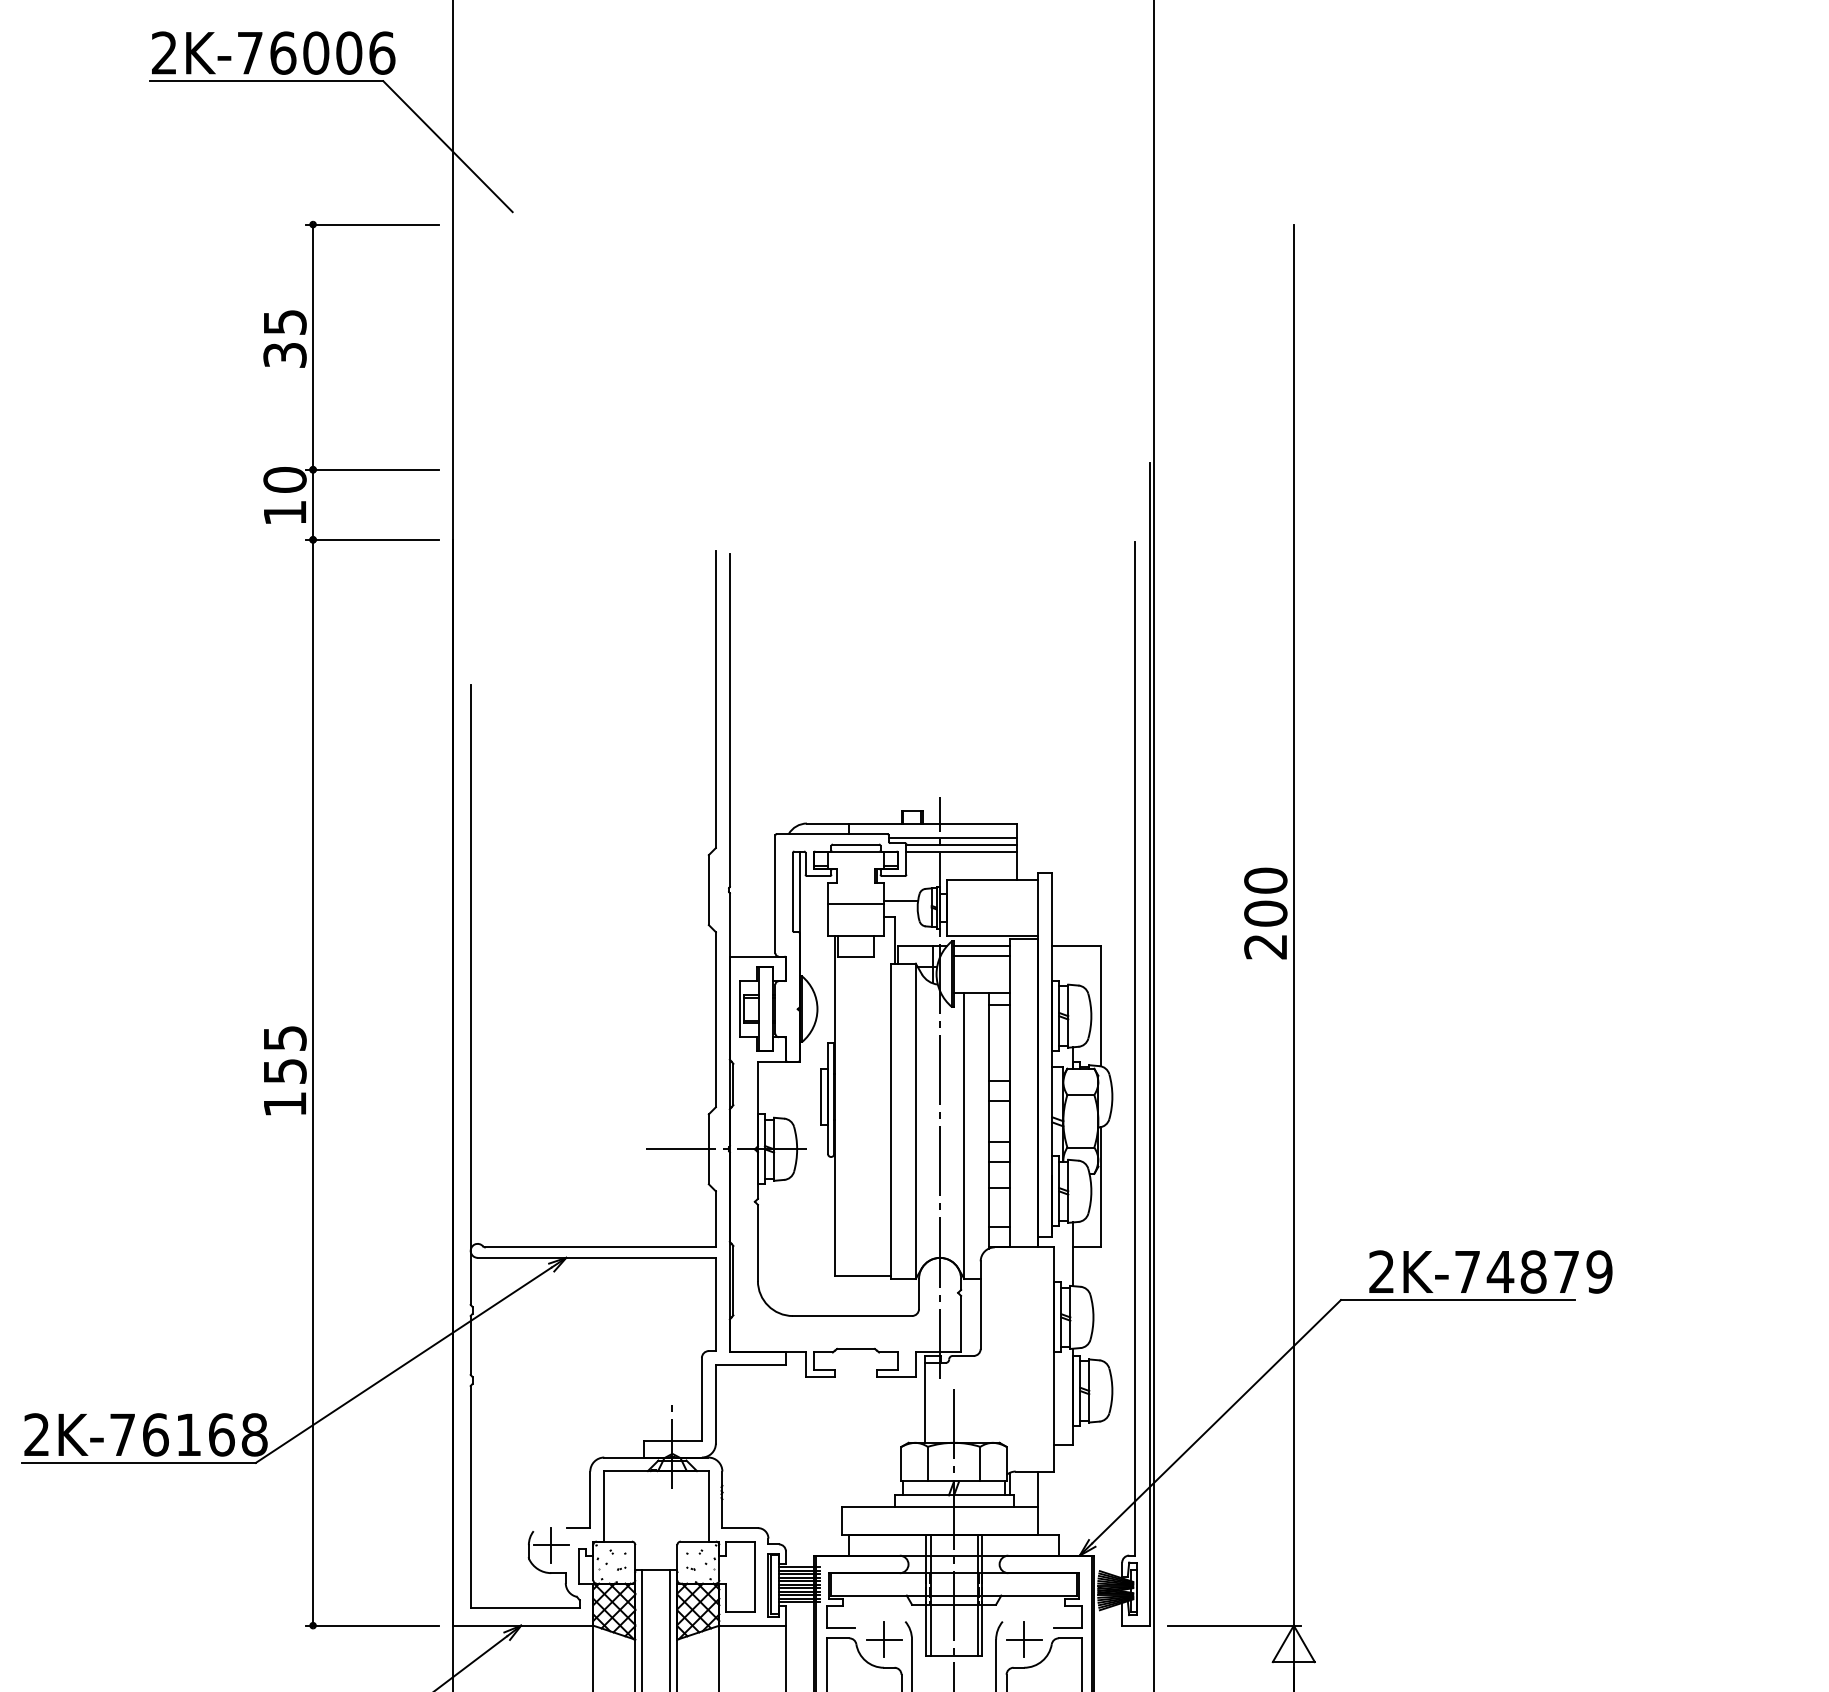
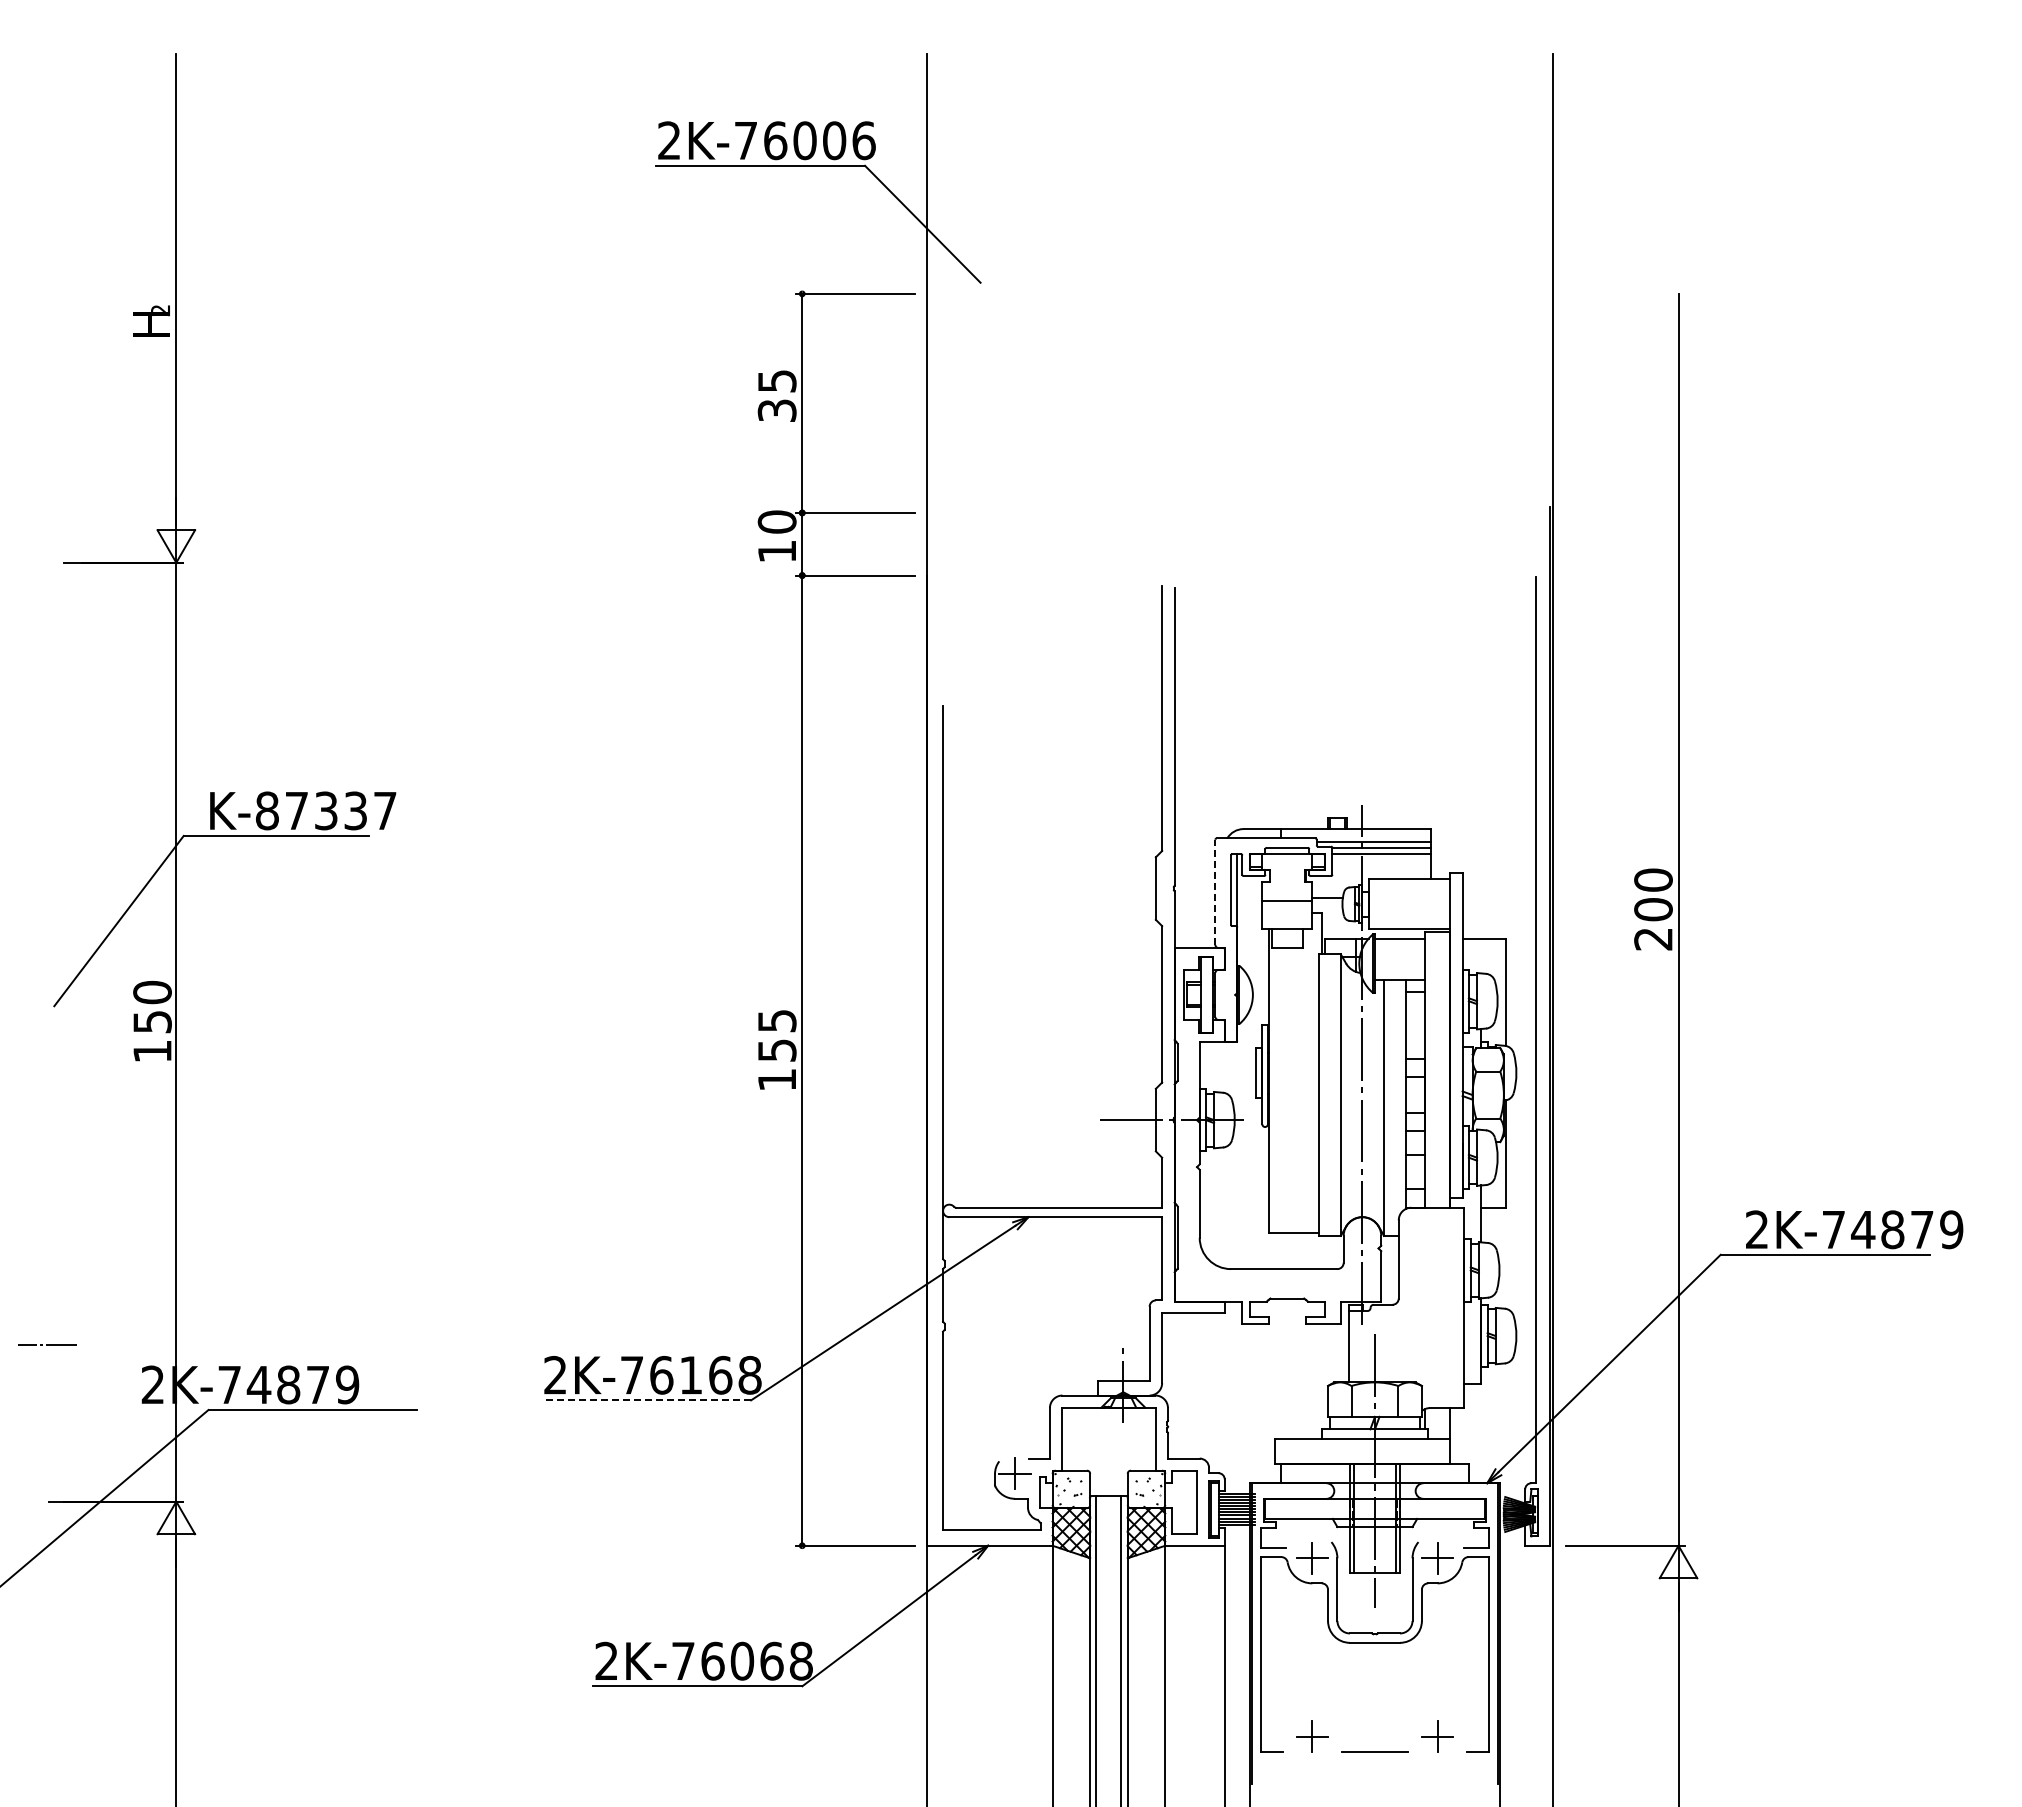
line: (775, 894) -> (1215, 892), solid -> dashed
line: (981, 956) -> (1399, 947), removed
line: (138, 1463) -> (646, 1400), solid -> dashed

